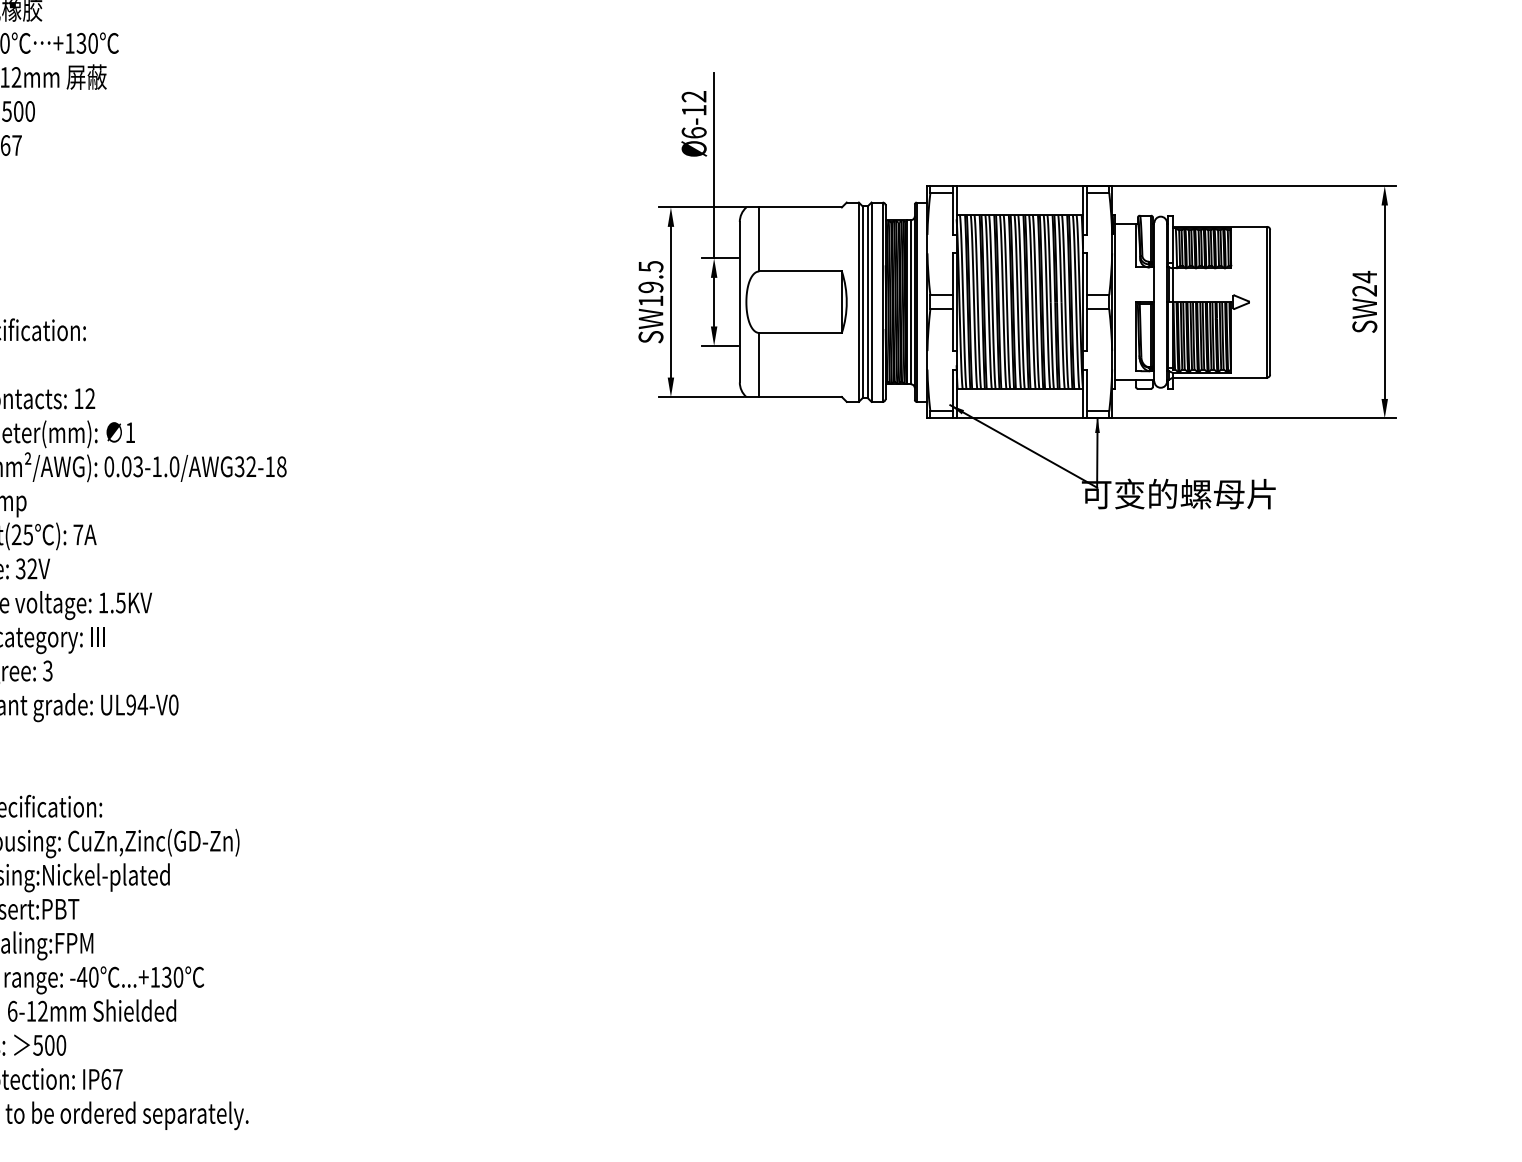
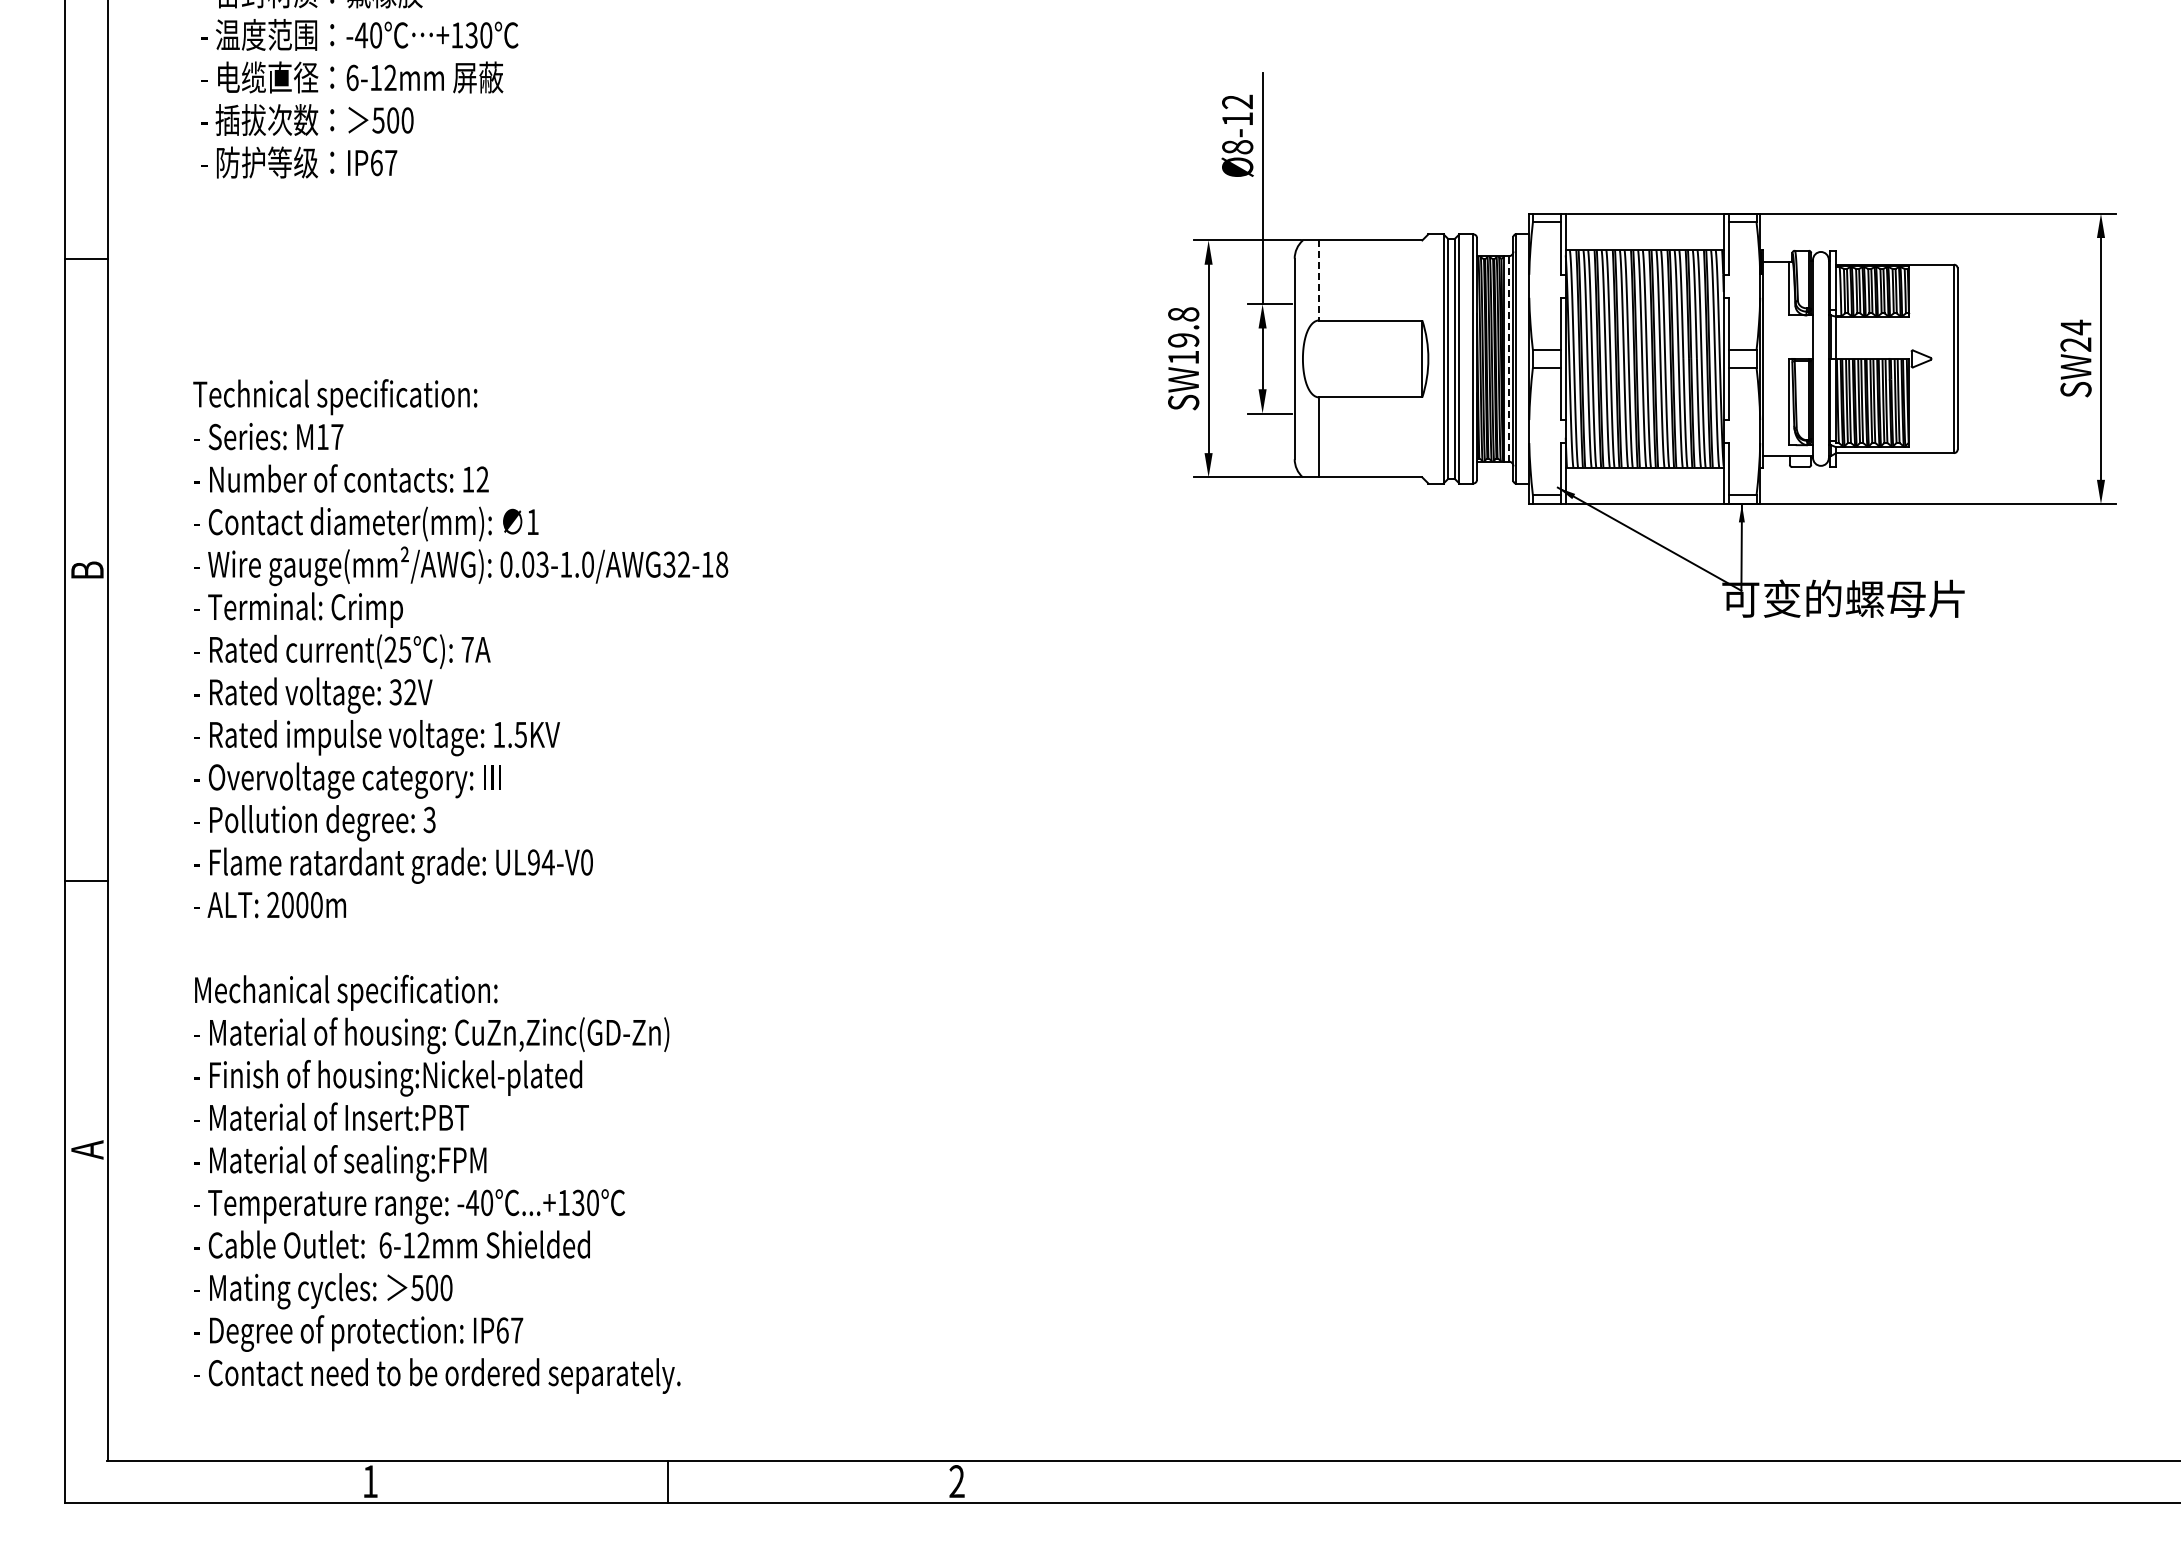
text: (694, 133) -> (1237, 147), Ø6-12 -> Ø8-12
line: (759, 239) -> (1319, 280), solid -> dashed
text: (650, 266) -> (1183, 314), SW19.5 -> SW19.8
line: (910, 301) -> (1508, 358), solid -> dashed

